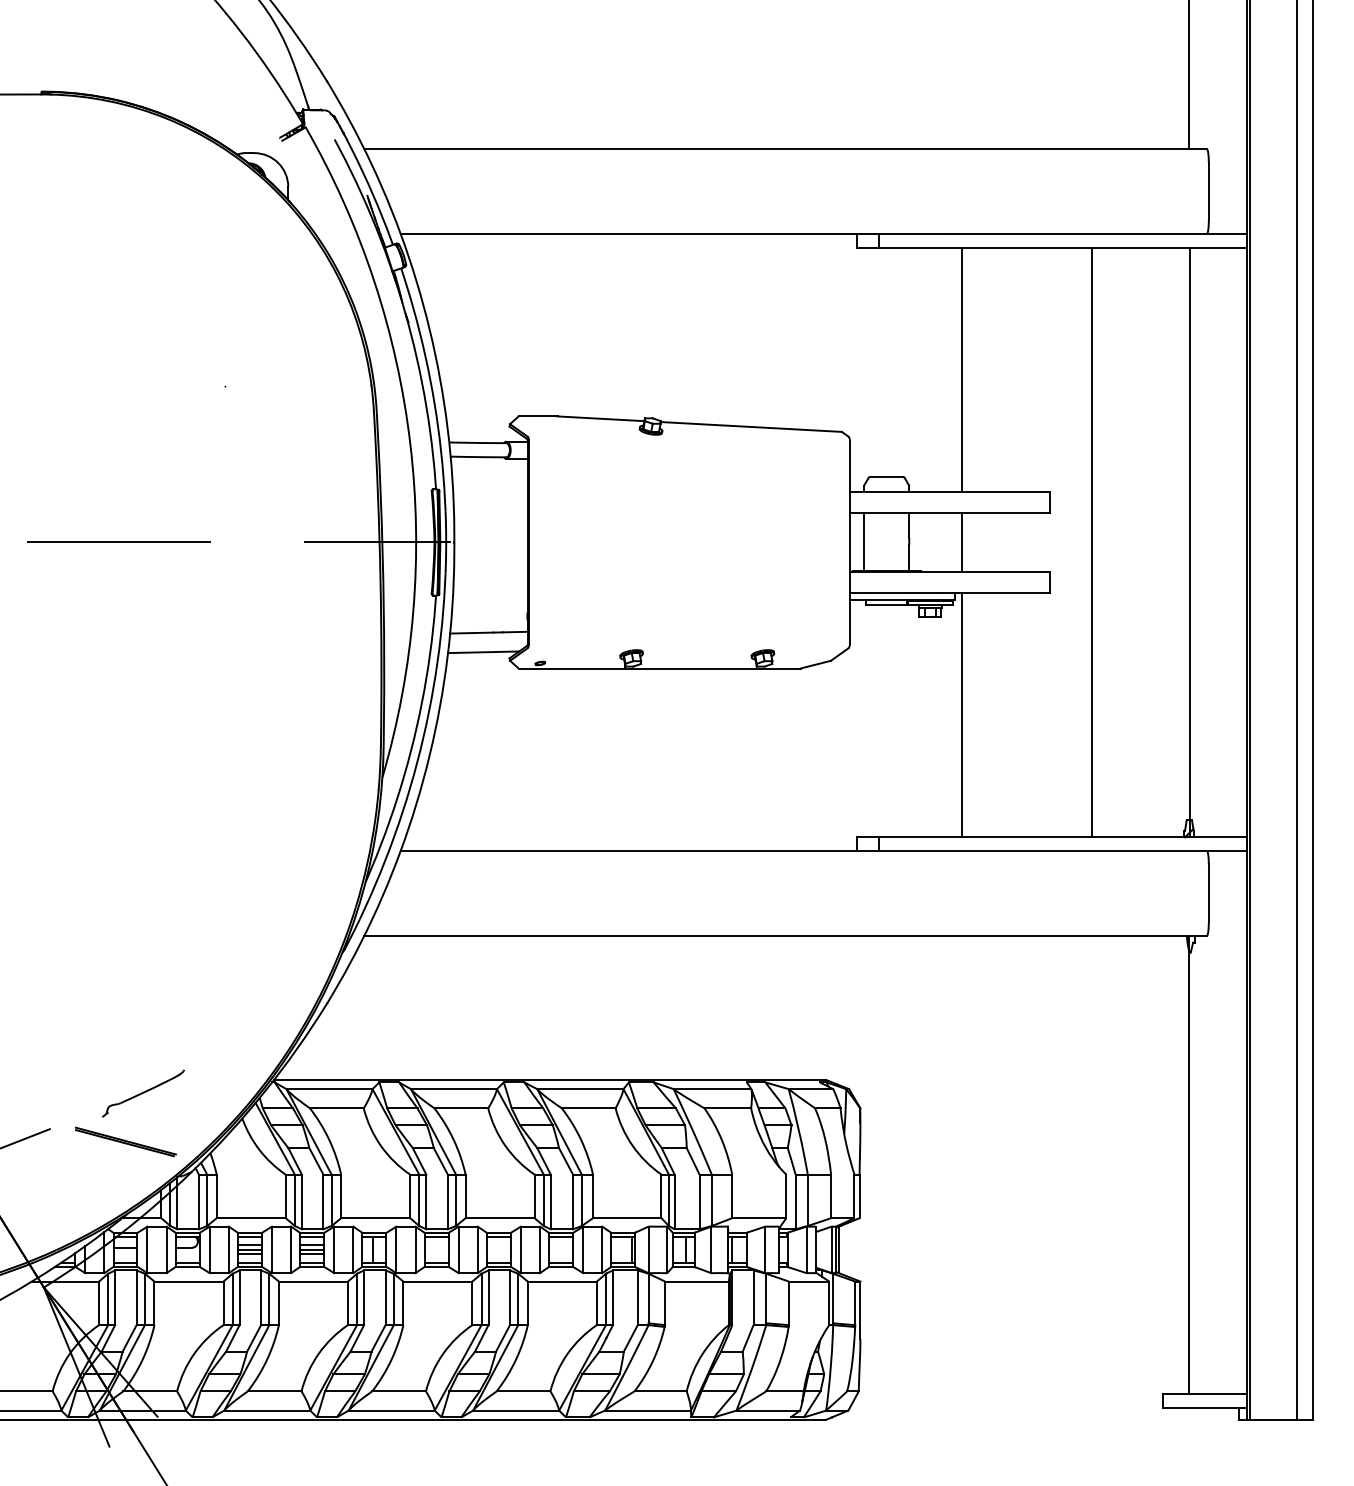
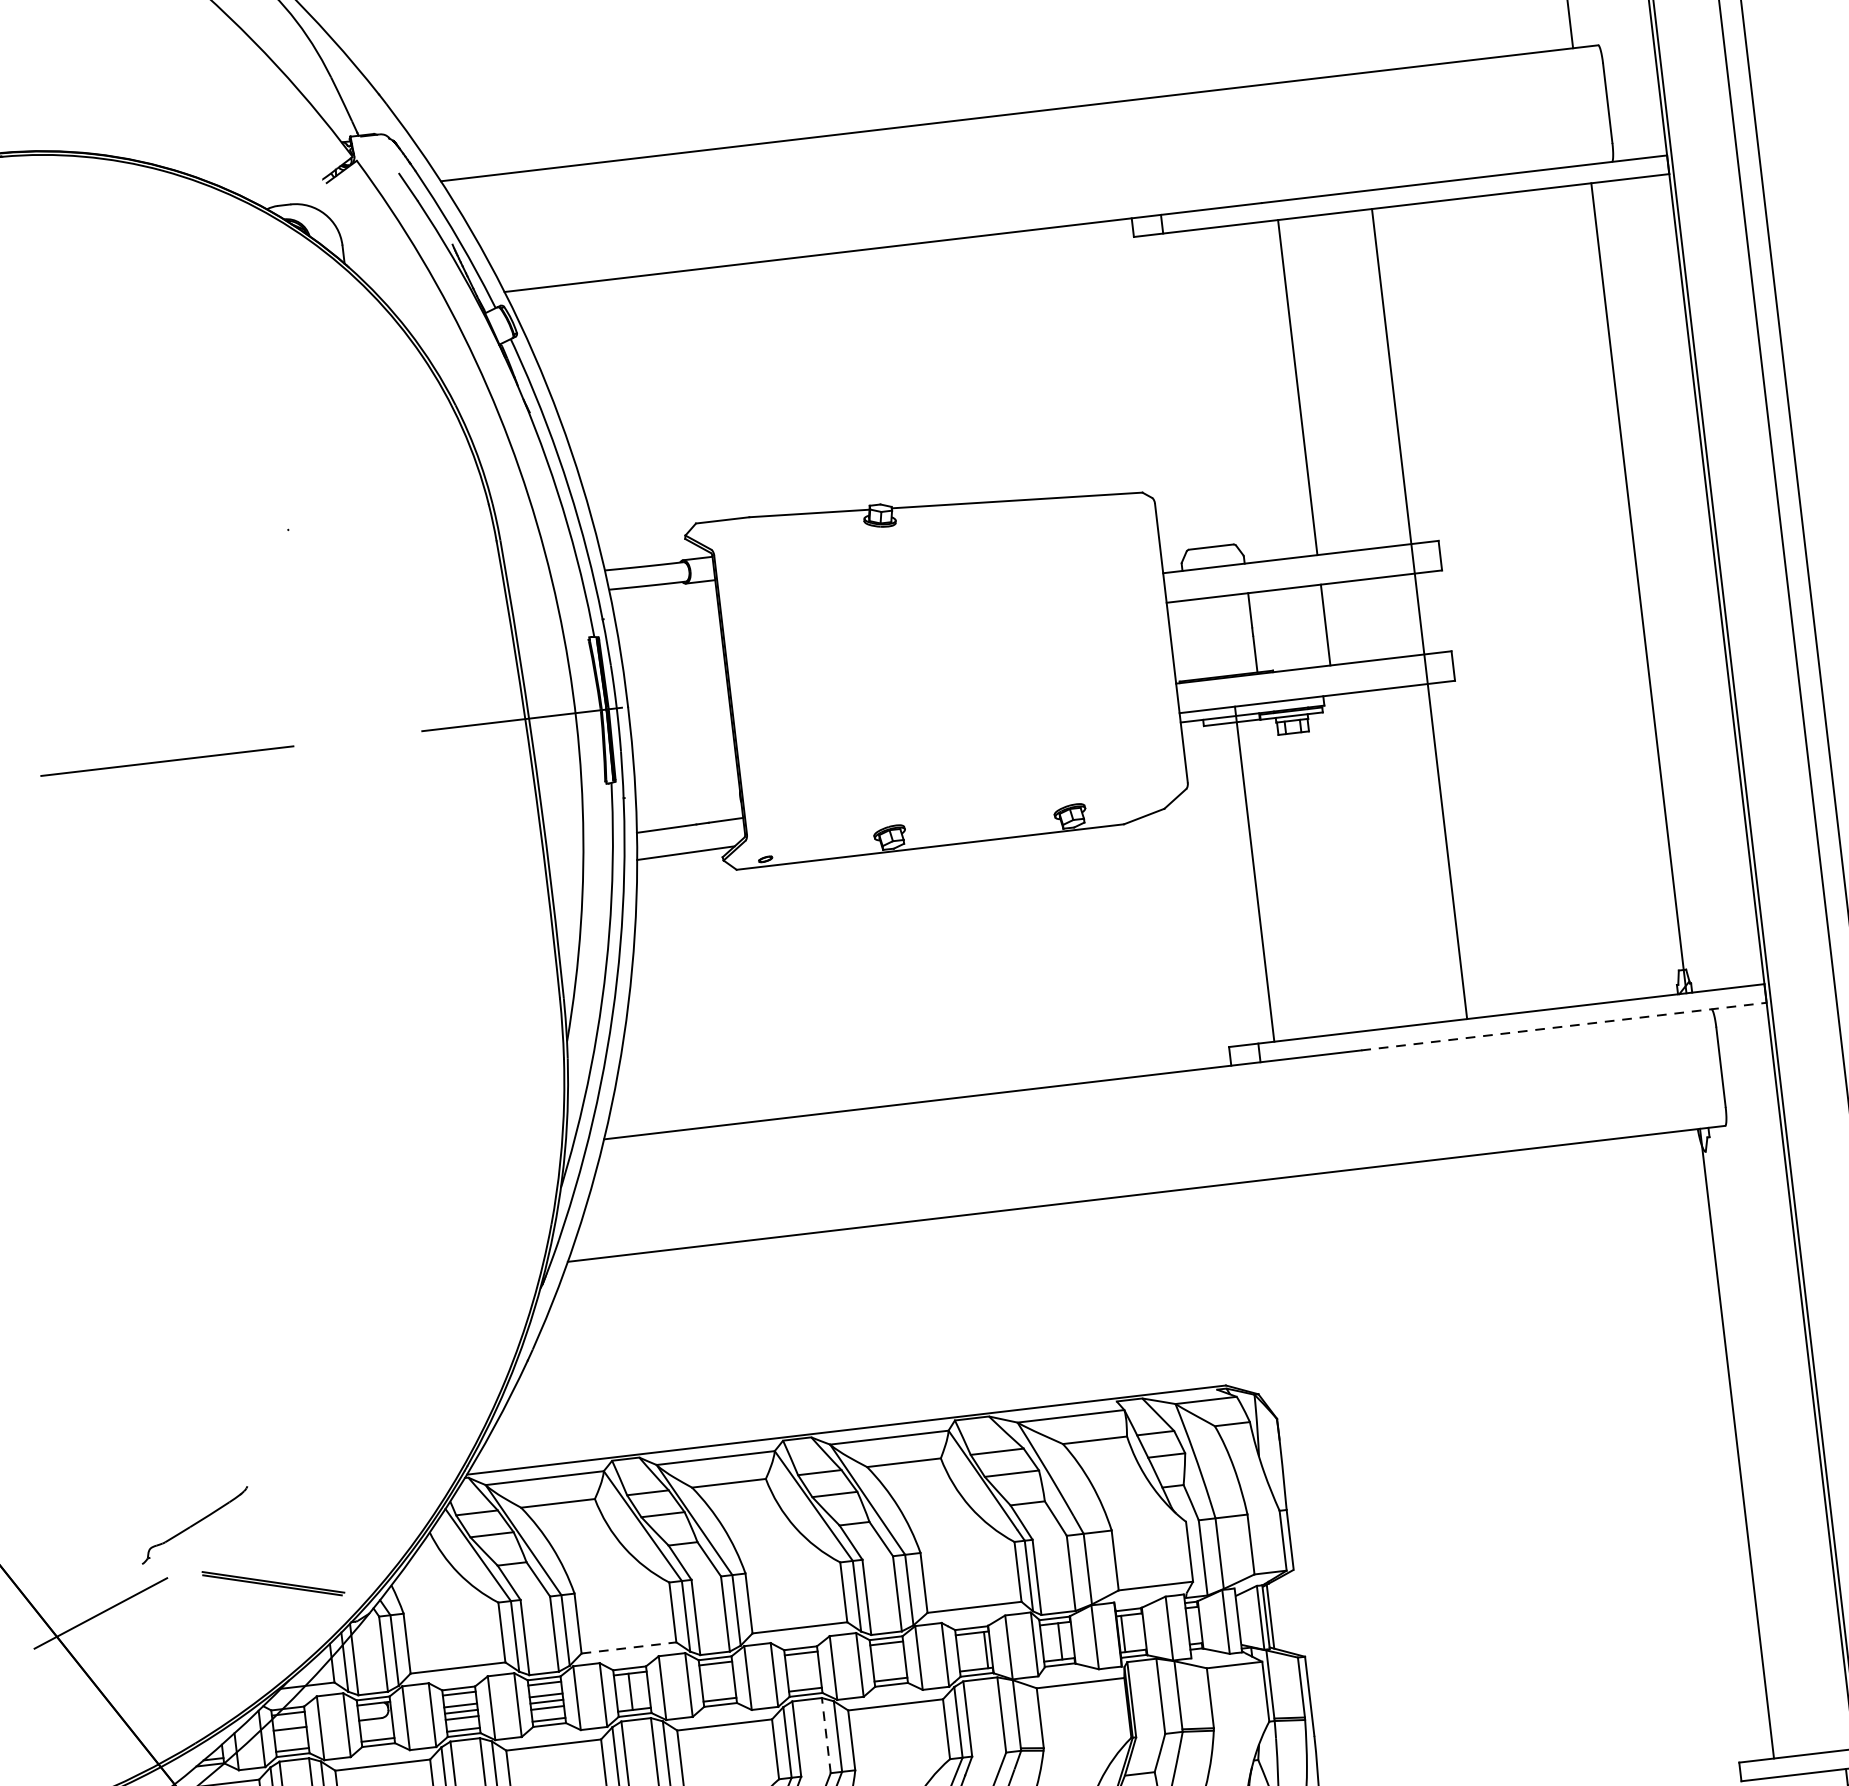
line: (864, 541) -> (1191, 639), removed
line: (1091, 542) -> (1419, 614), moved
line: (962, 715) -> (1255, 874), moved
line: (1099, 850) -> (1563, 1026), solid -> dashed
part: (143, 1093) -> (195, 1525), moved
line: (375, 1218) -> (628, 1648), solid -> dashed
line: (510, 1297) -> (826, 1735), solid -> dashed

